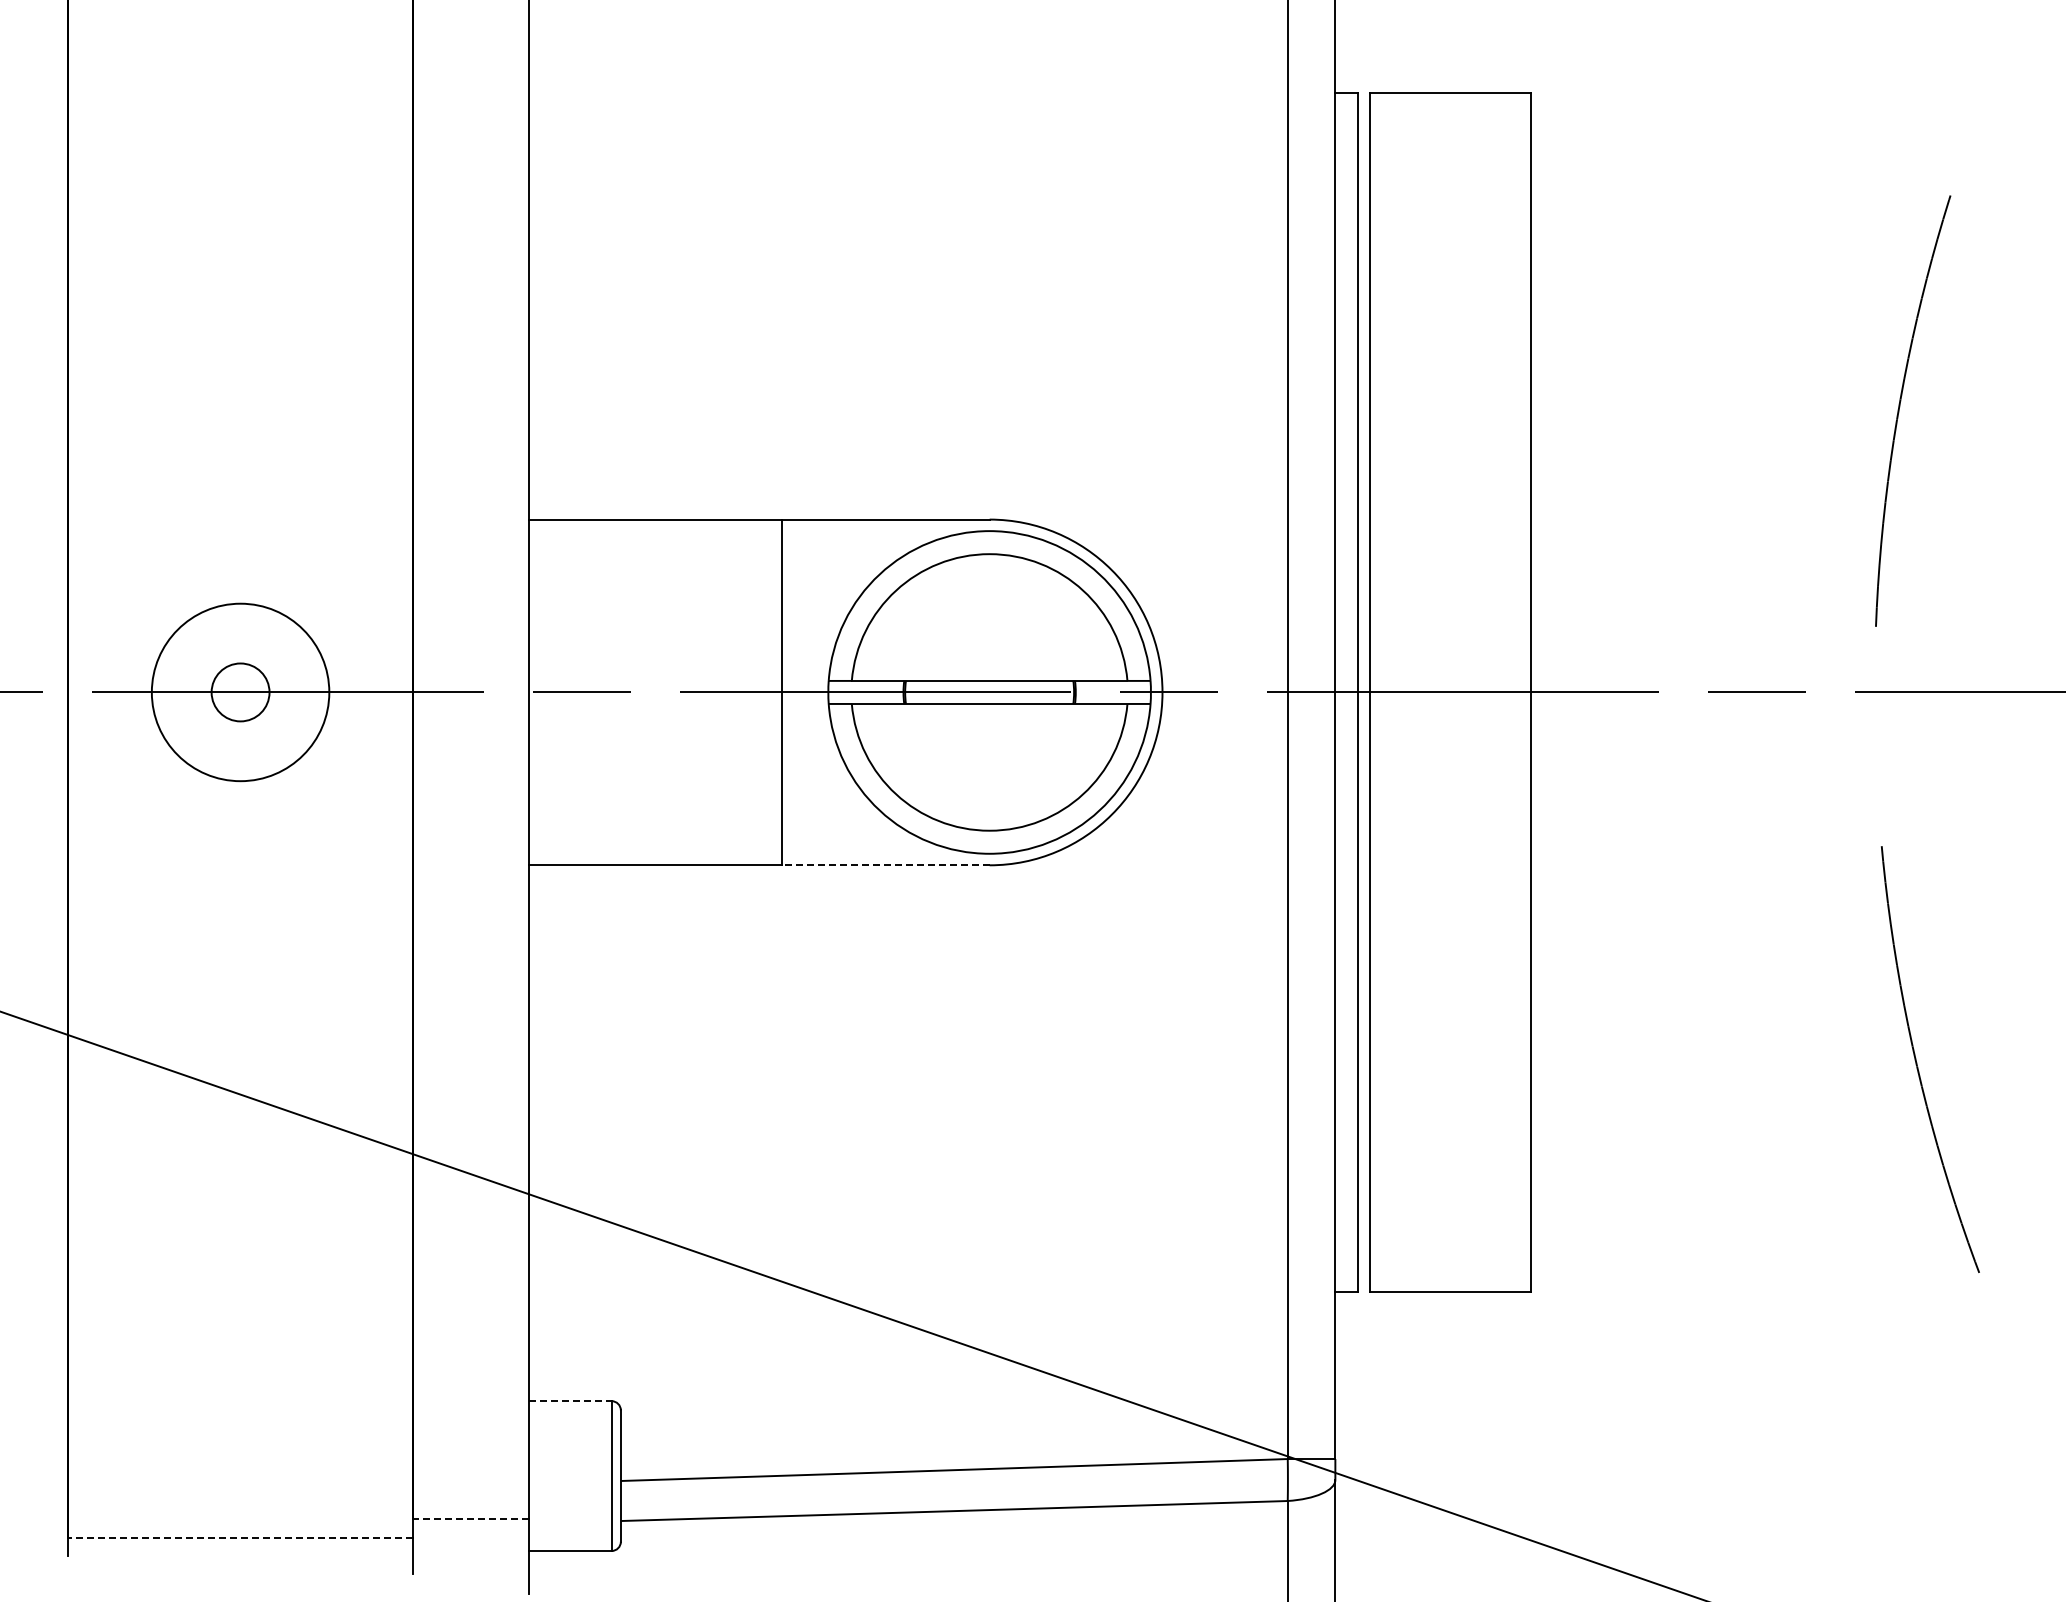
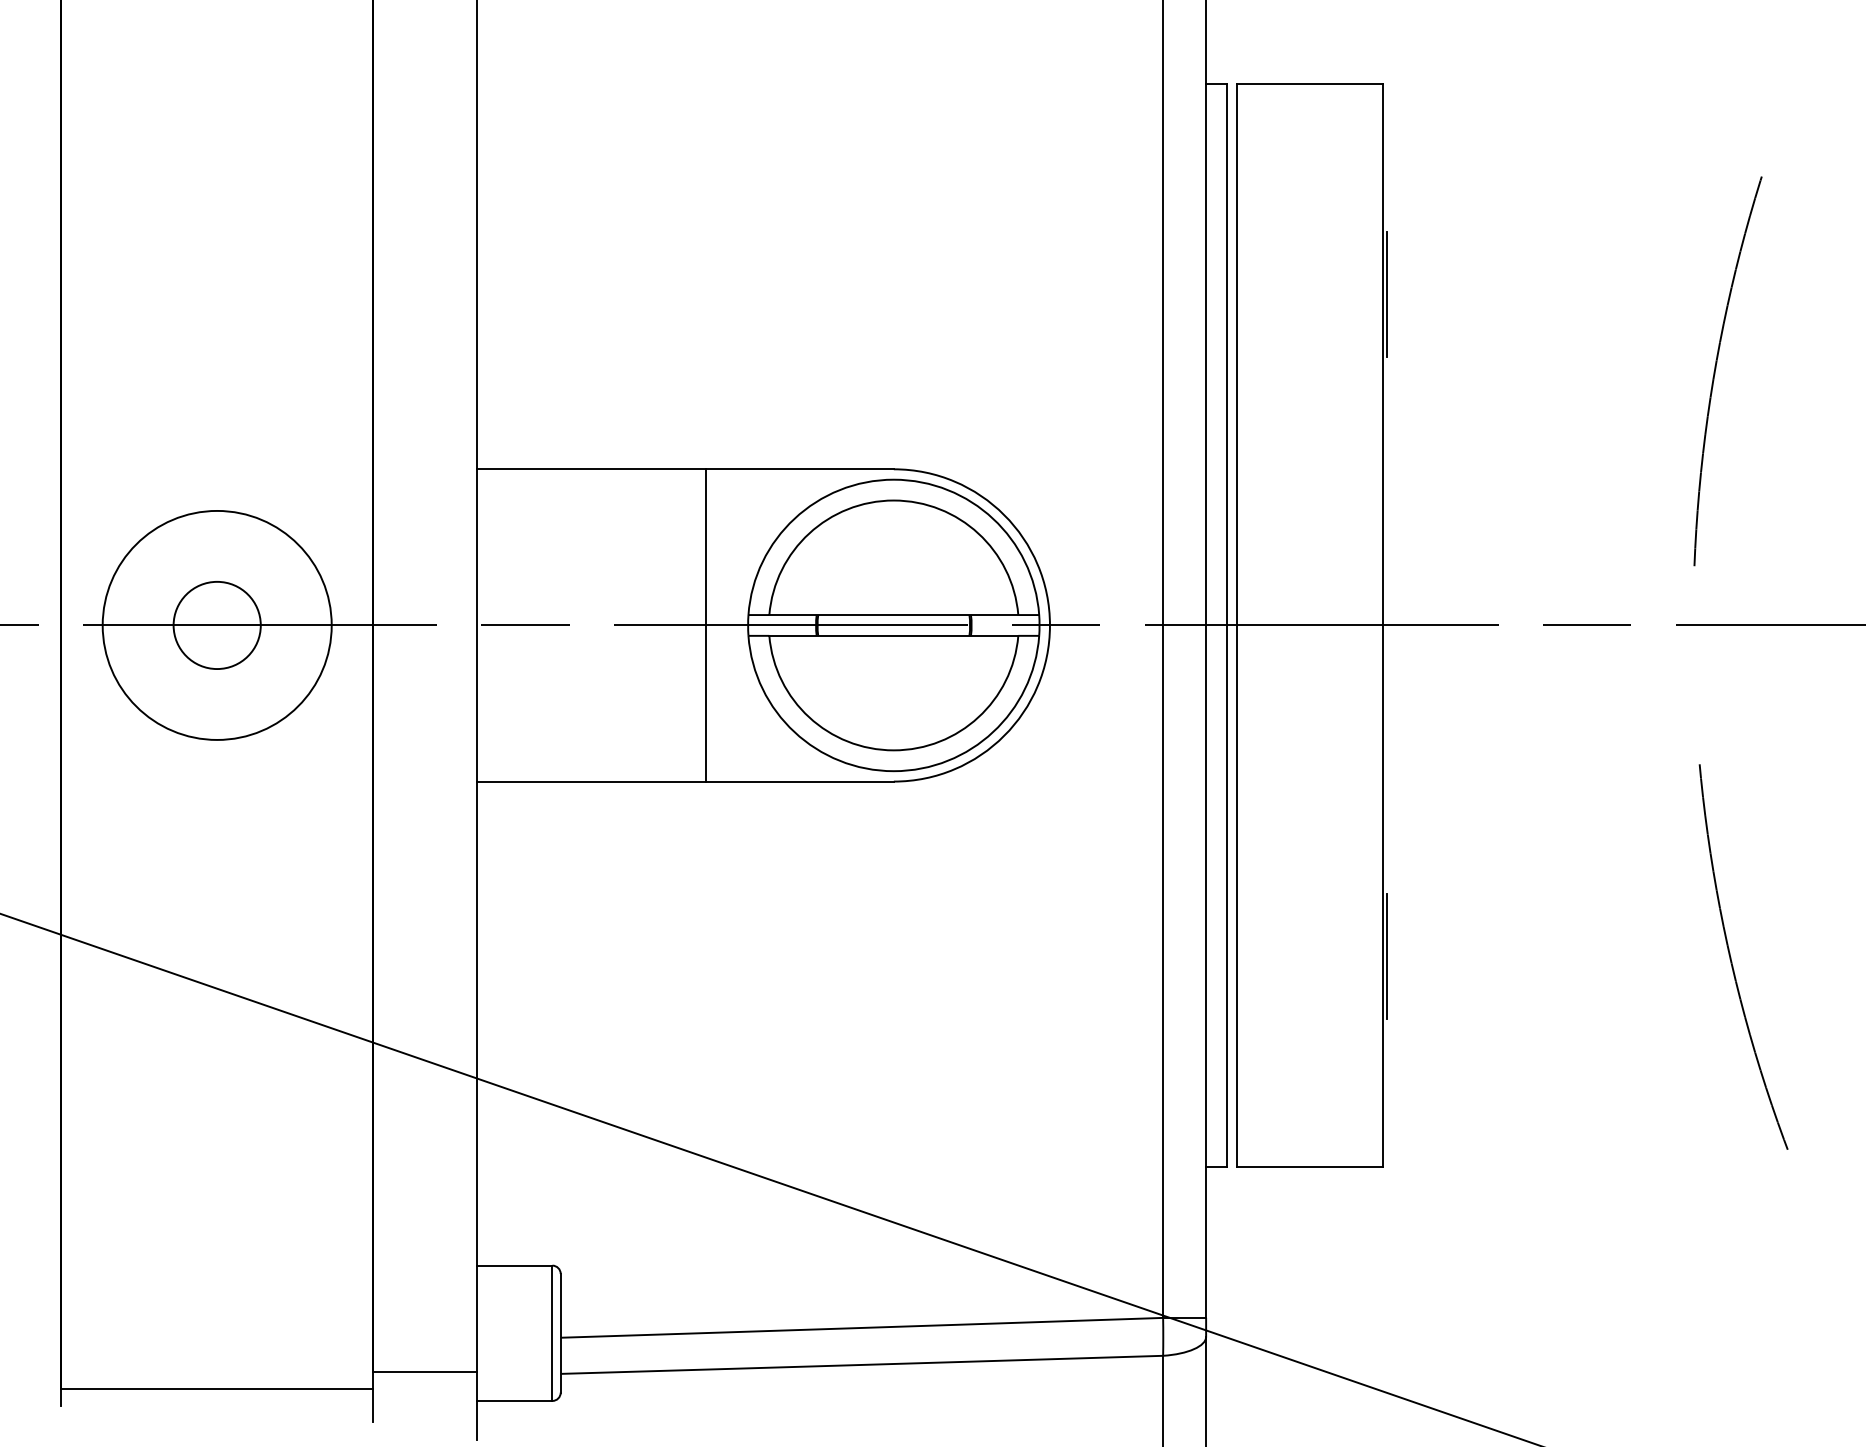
line: (1535, 325) -> (1386, 293), added
circle: (240, 692) -> (217, 625), size x1.43
circle: (240, 692) -> (217, 625), size x1.67
line: (885, 865) -> (799, 781), dashed -> solid
line: (1535, 1058) -> (1386, 956), added
line: (570, 1401) -> (515, 1265), dashed -> solid
line: (471, 1519) -> (425, 1372), dashed -> solid
line: (240, 1538) -> (217, 1389), dashed -> solid

